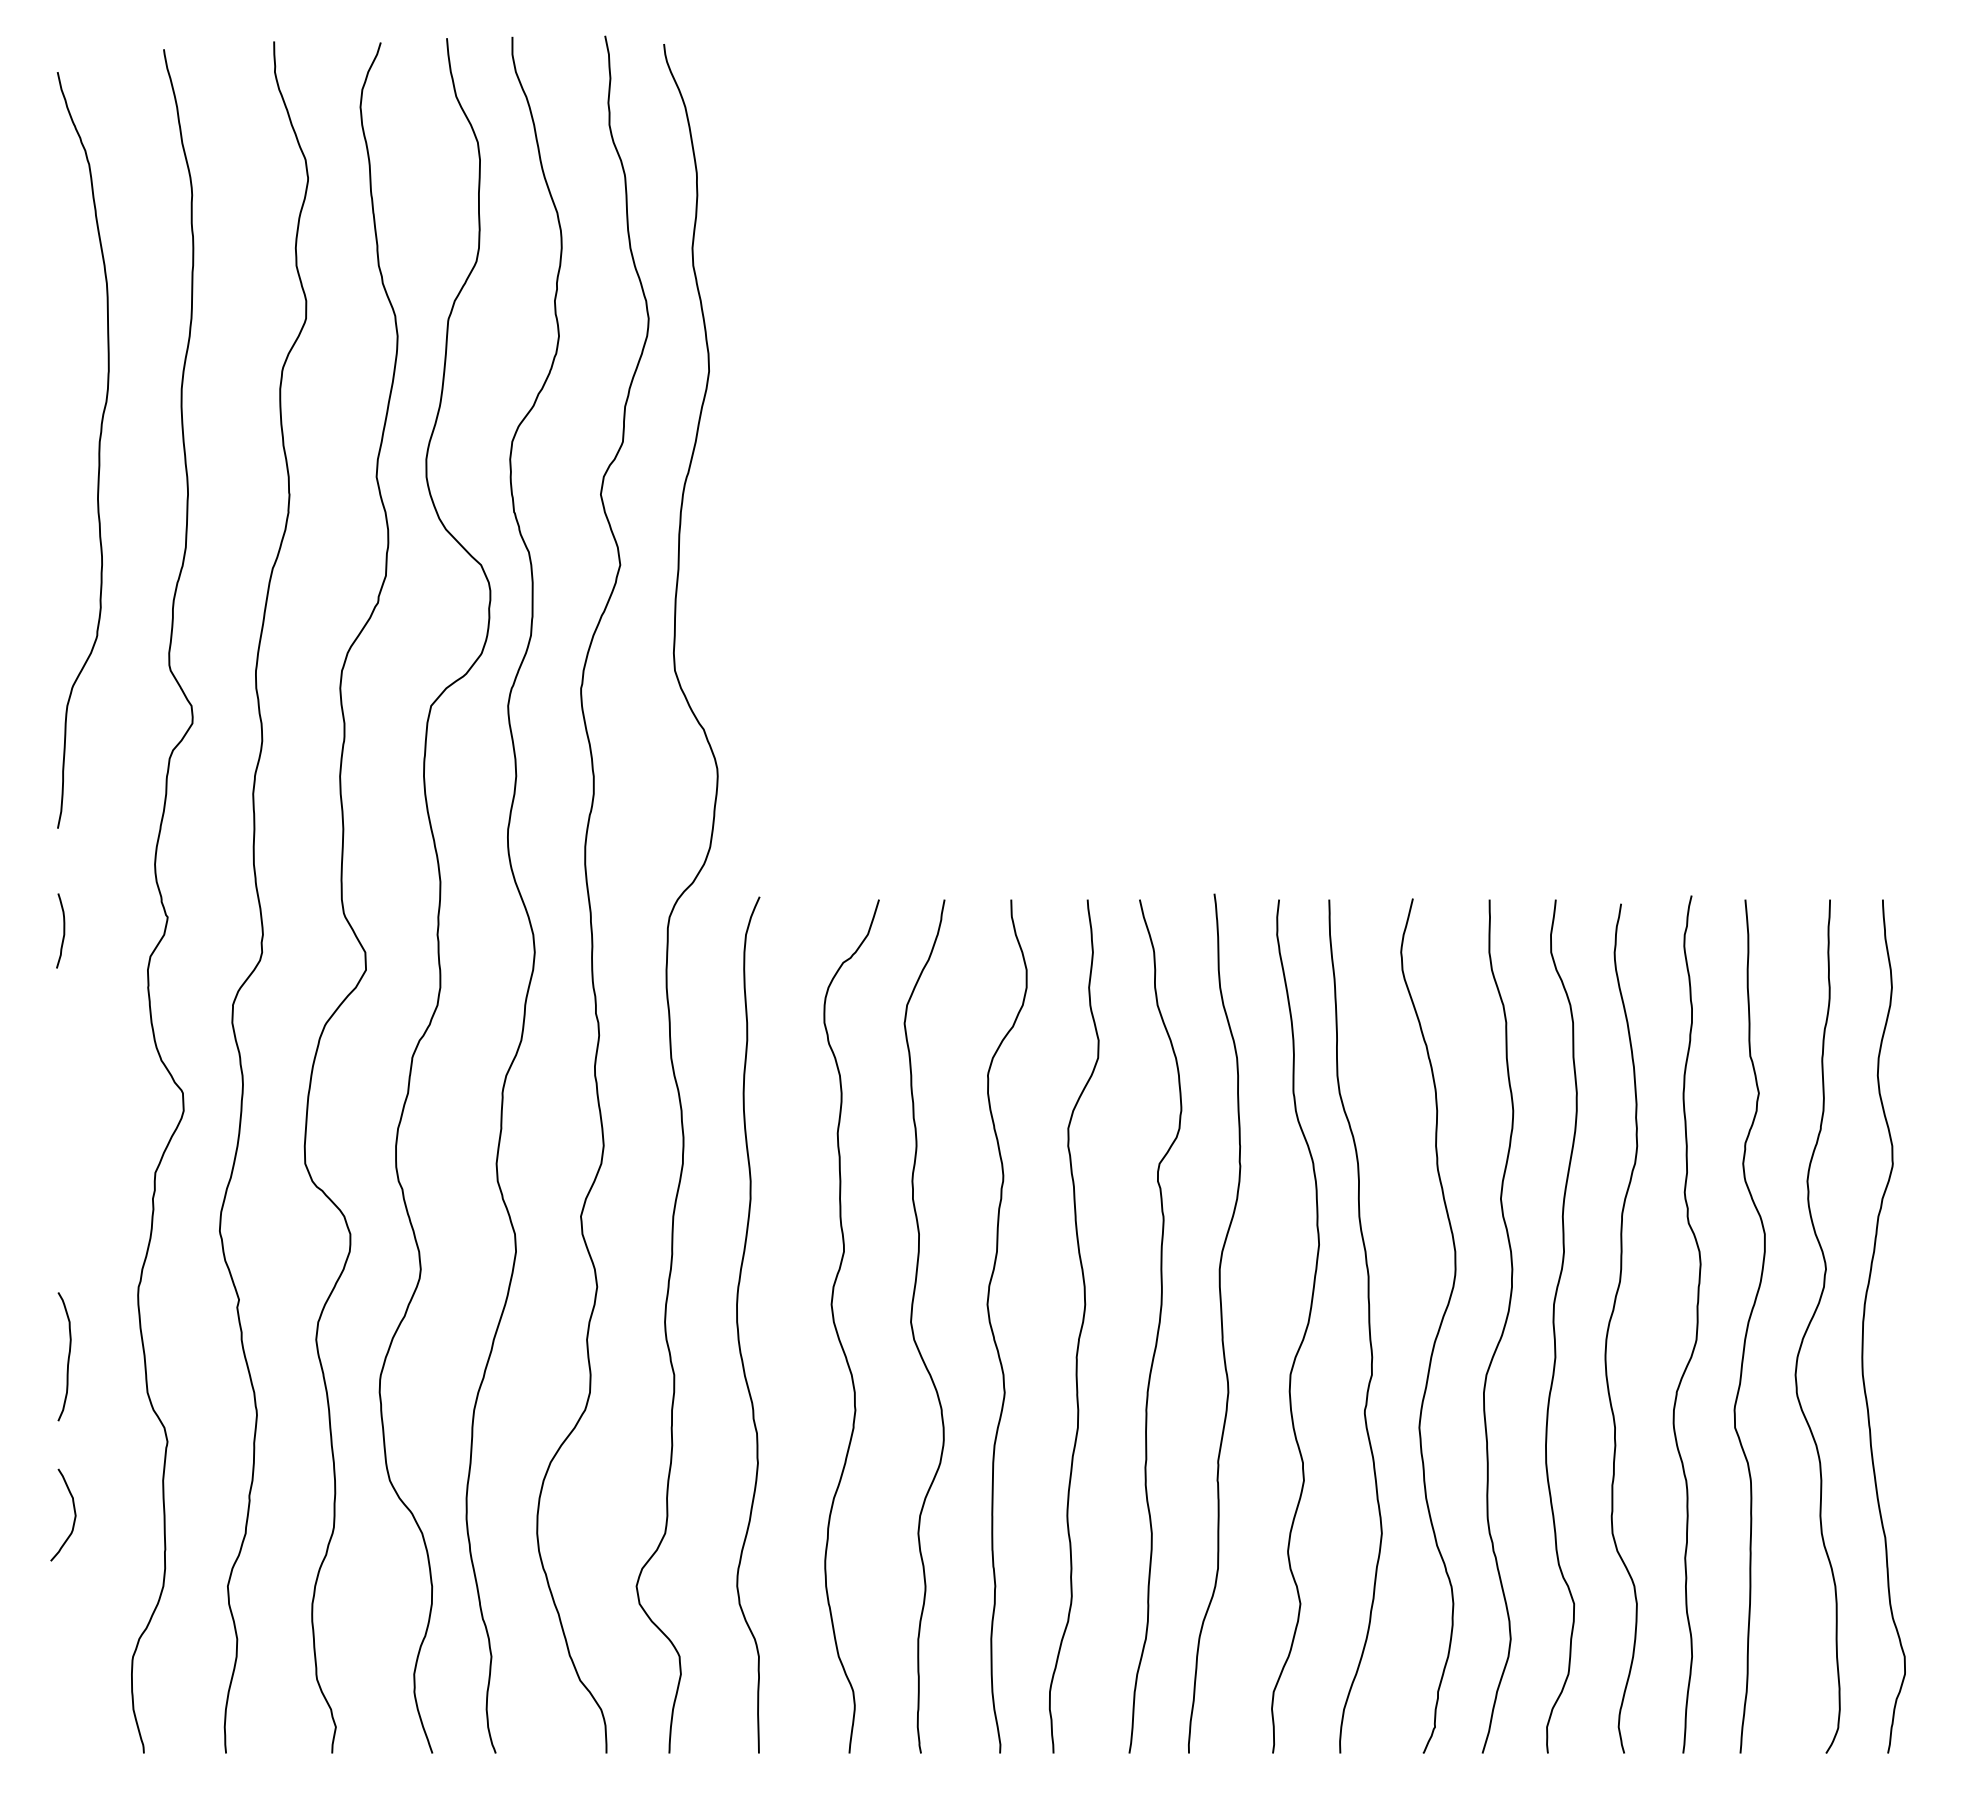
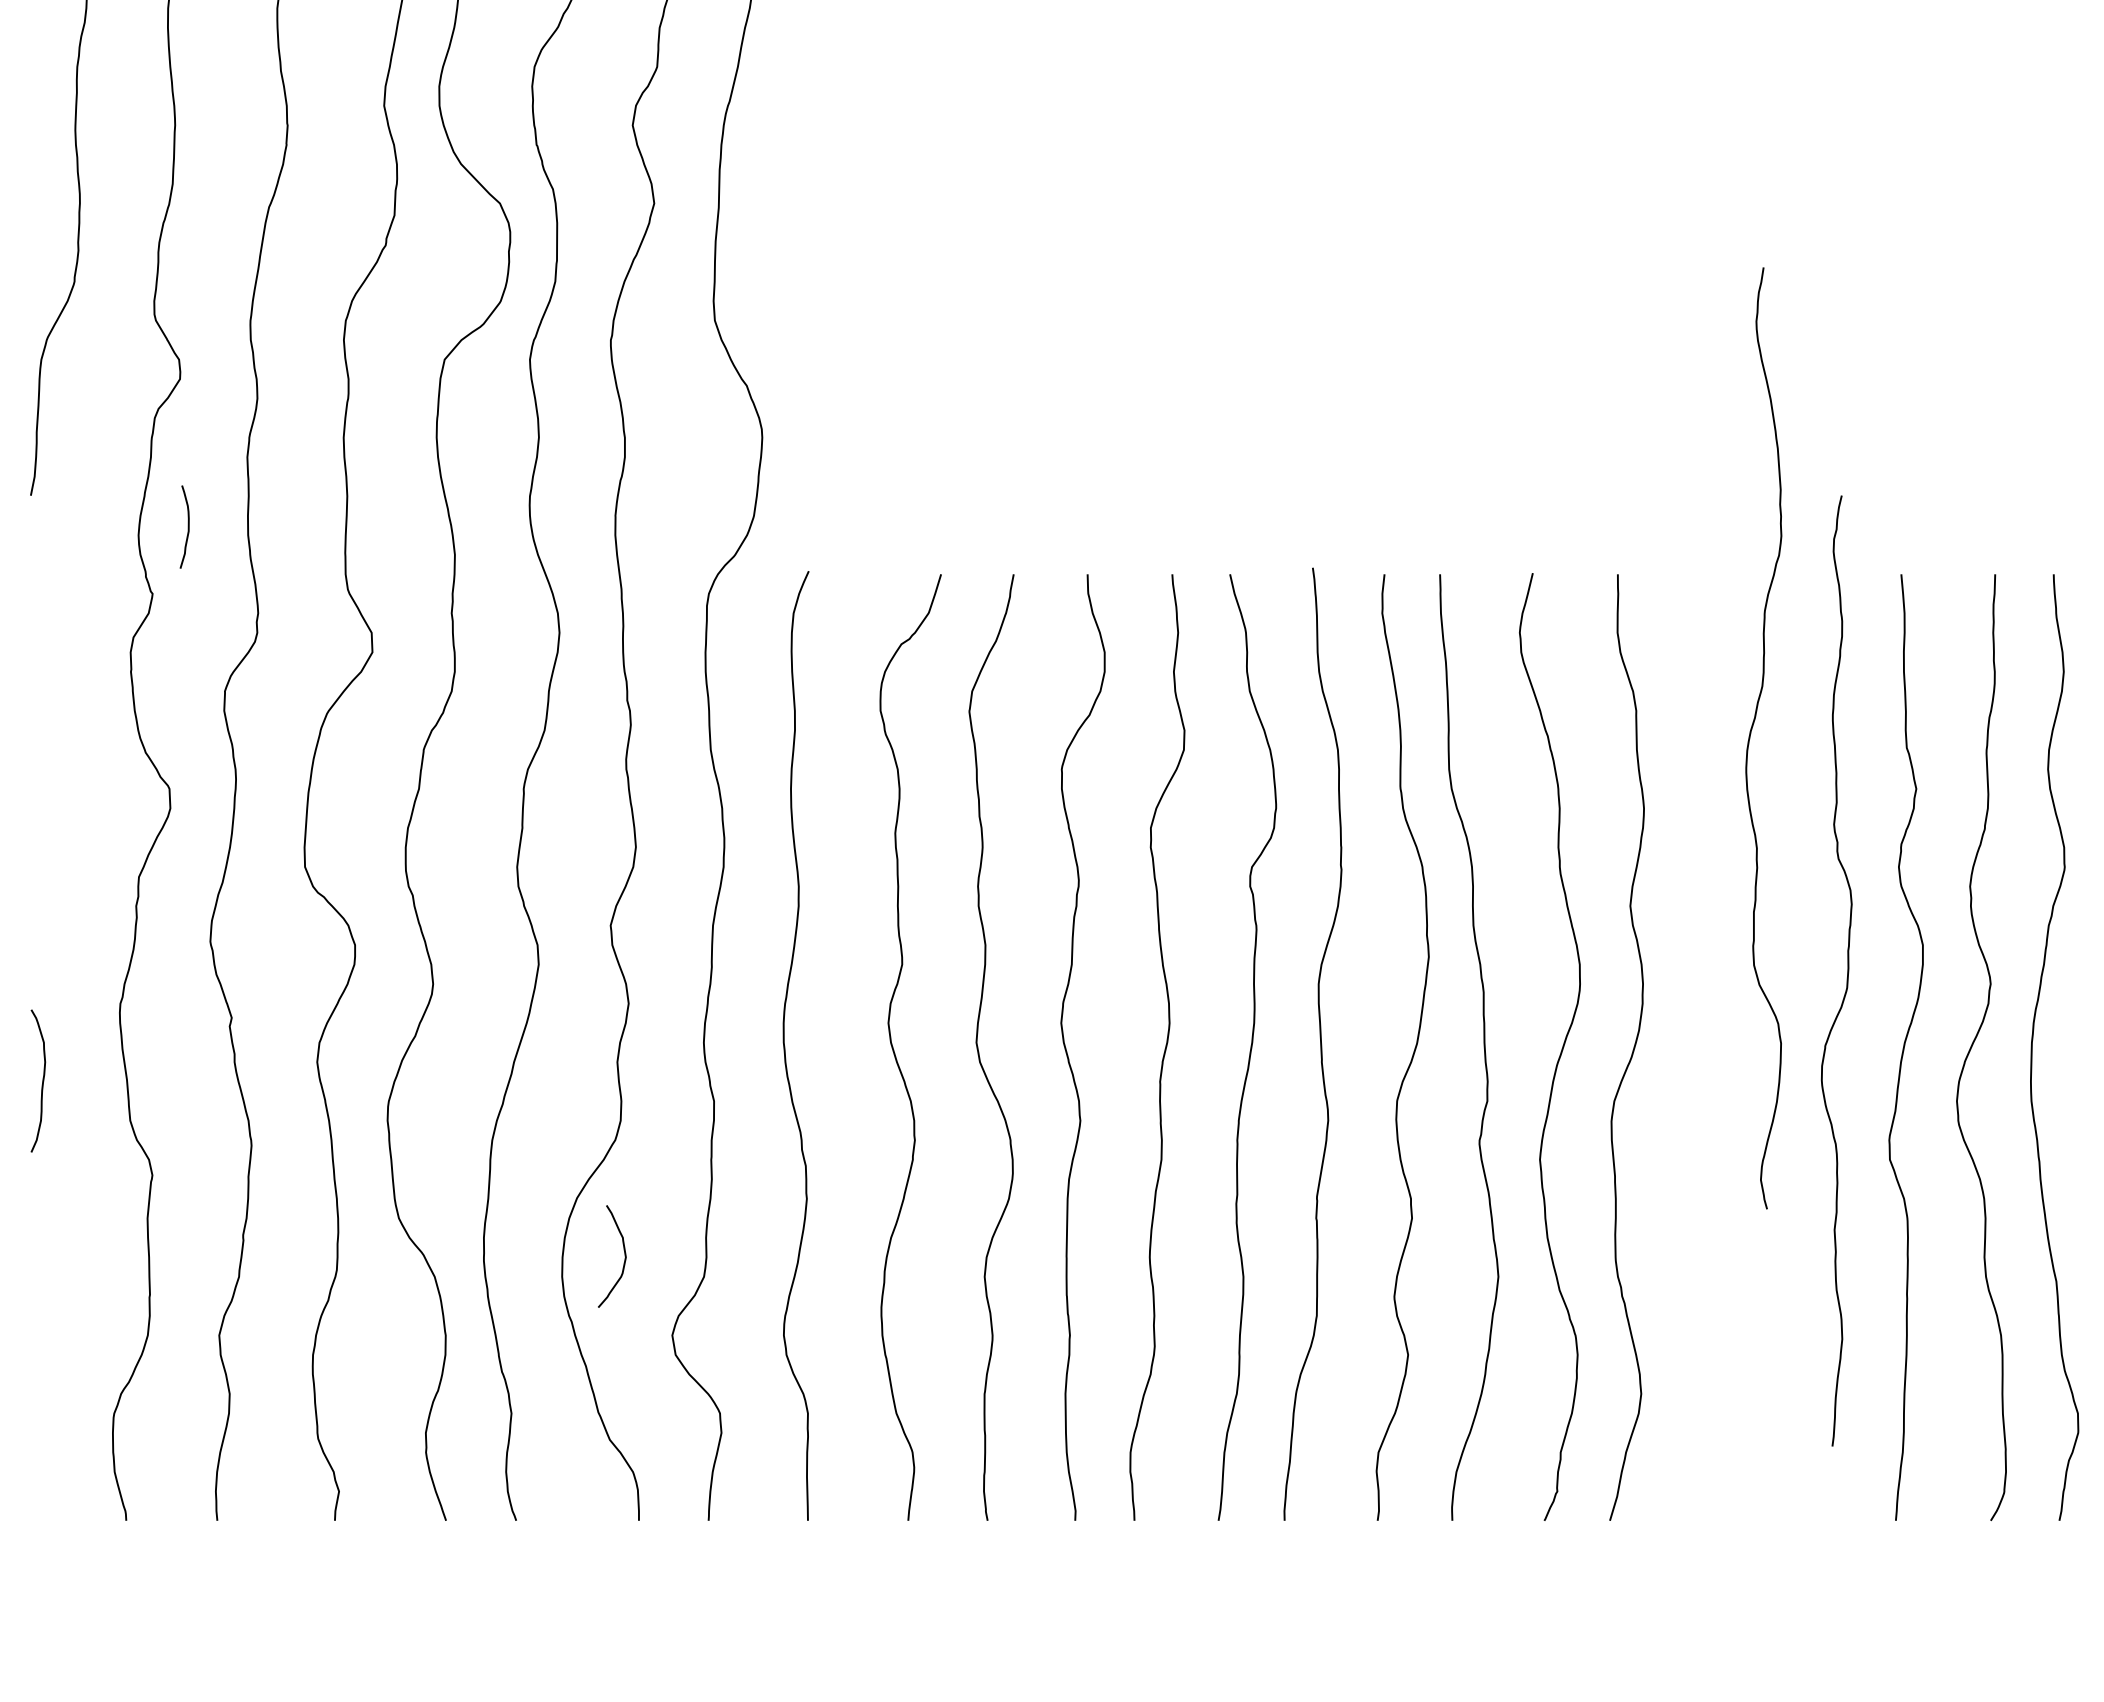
curve: (63, 930) -> (187, 526), moved
curve: (1696, 1324) -> (1847, 971), moved
curve: (1554, 1326) -> (1689, 1047), removed
curve: (1609, 1328) -> (1750, 738), moved
curve: (73, 1510) -> (623, 1251), moved

